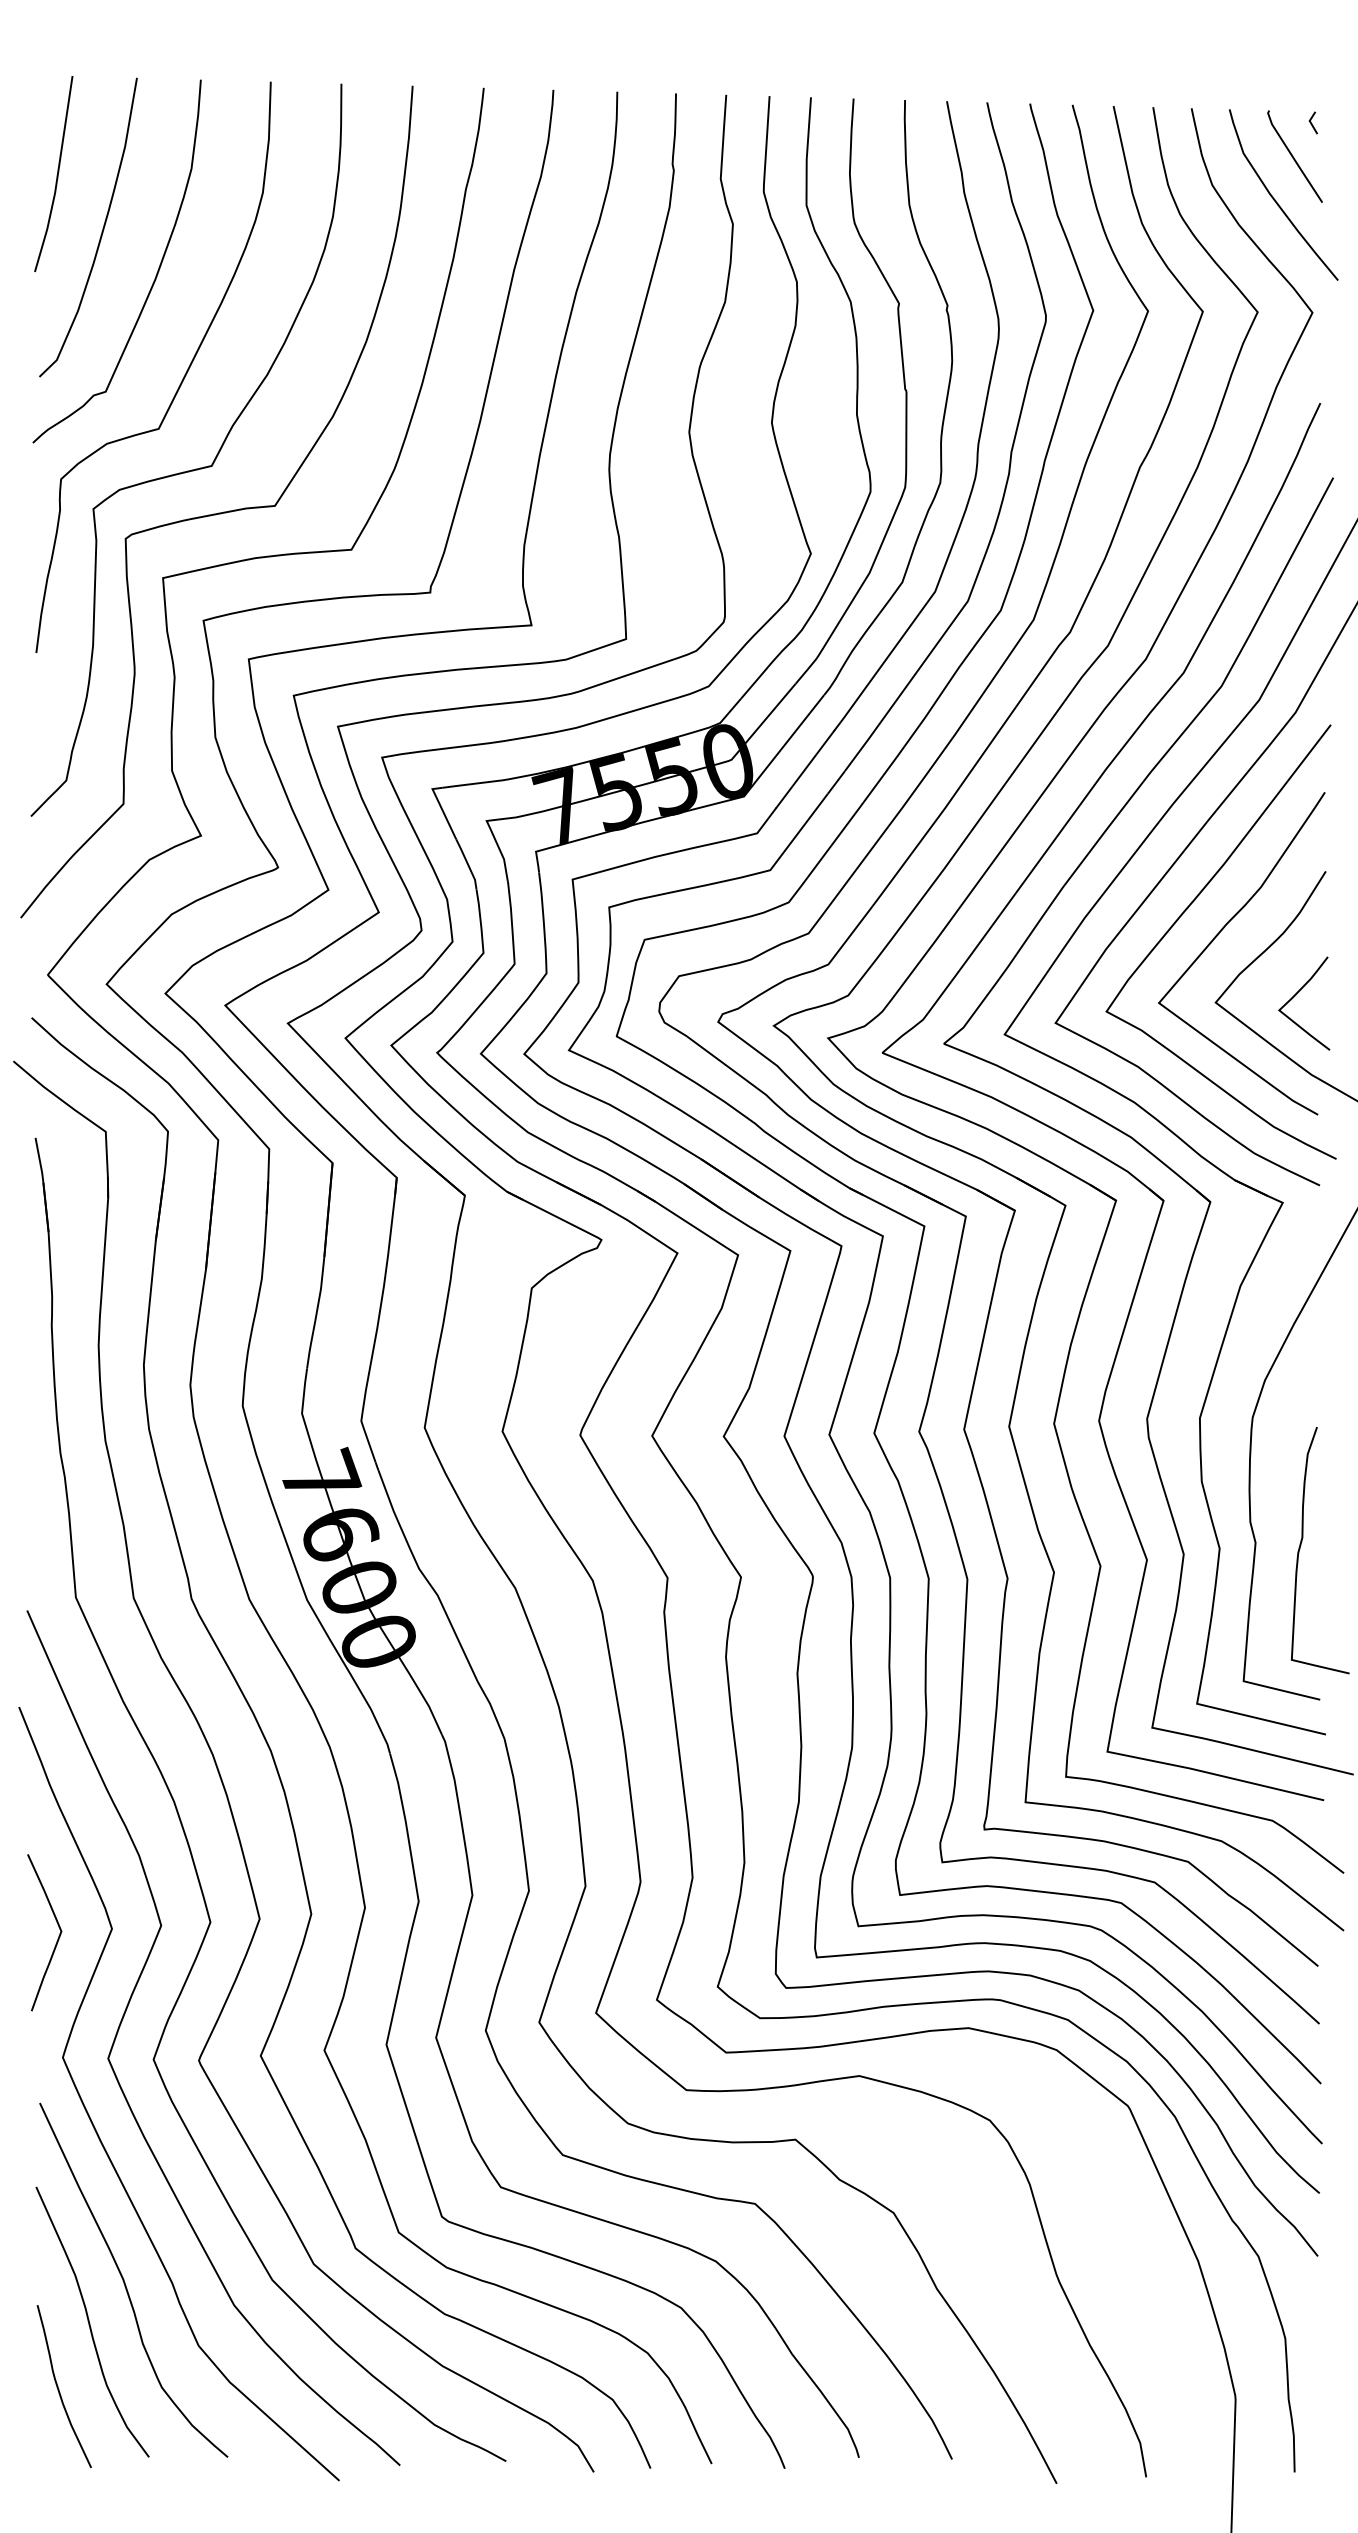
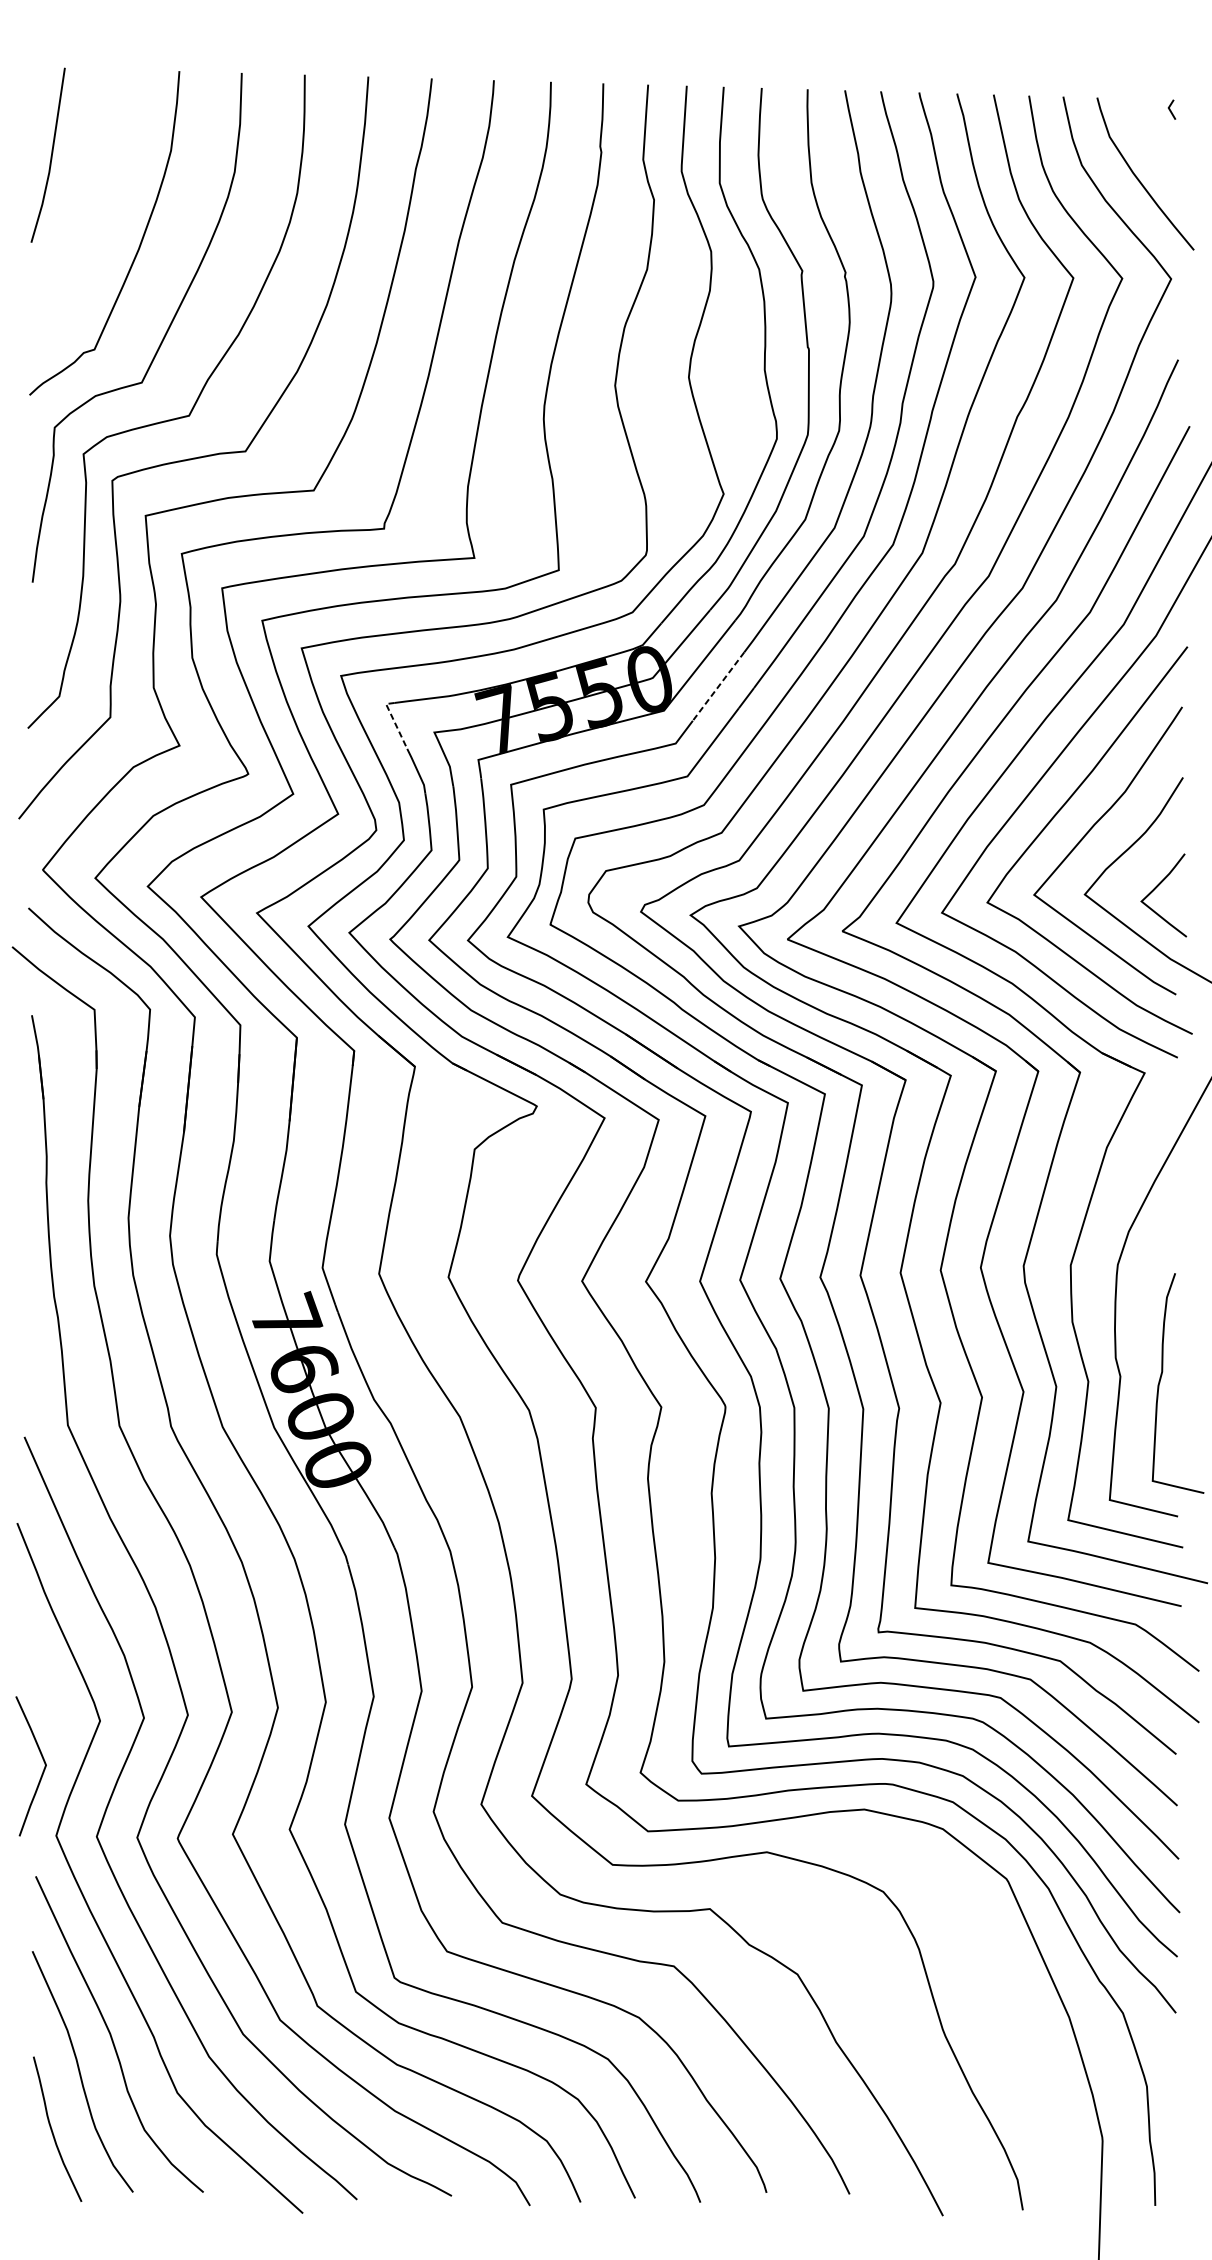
line: (1293, 156) -> (1154, 139), removed
curve: (101, 231) -> (90, 206), removed
line: (804, 769) -> (717, 686), solid -> dashed
line: (442, 809) -> (394, 722), solid -> dashed
curve: (57, 1938) -> (42, 1771), moved

